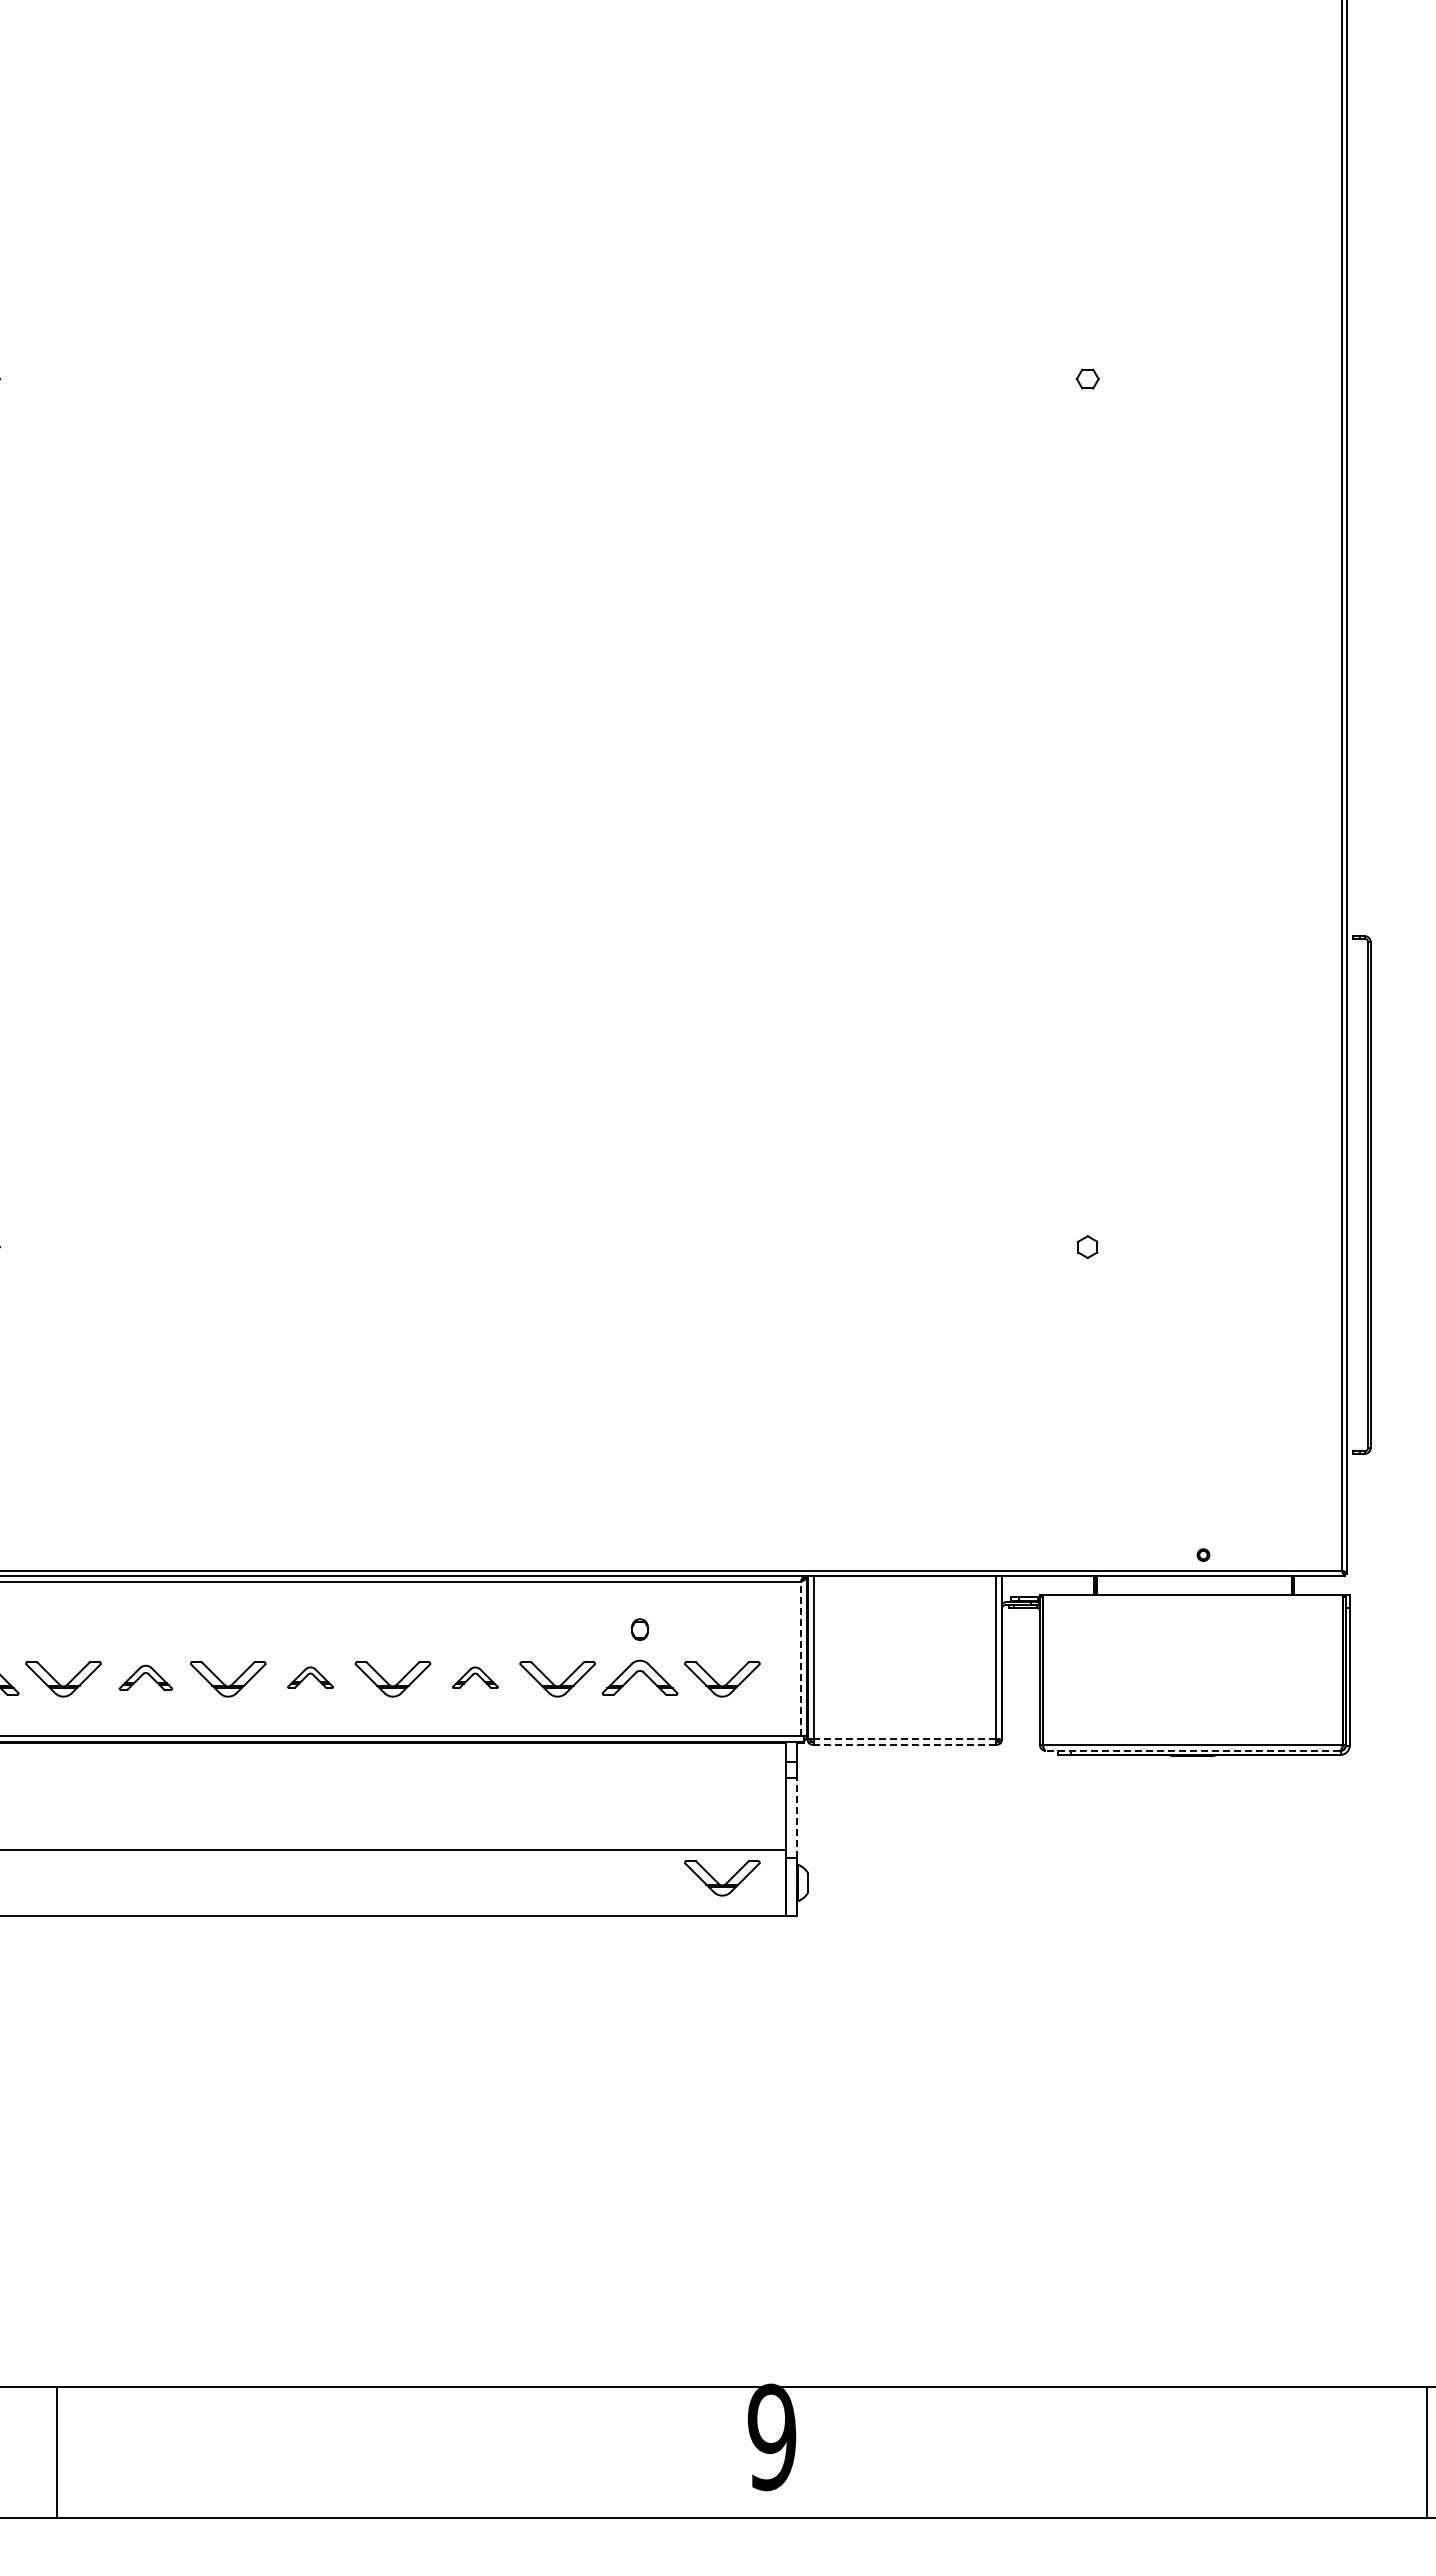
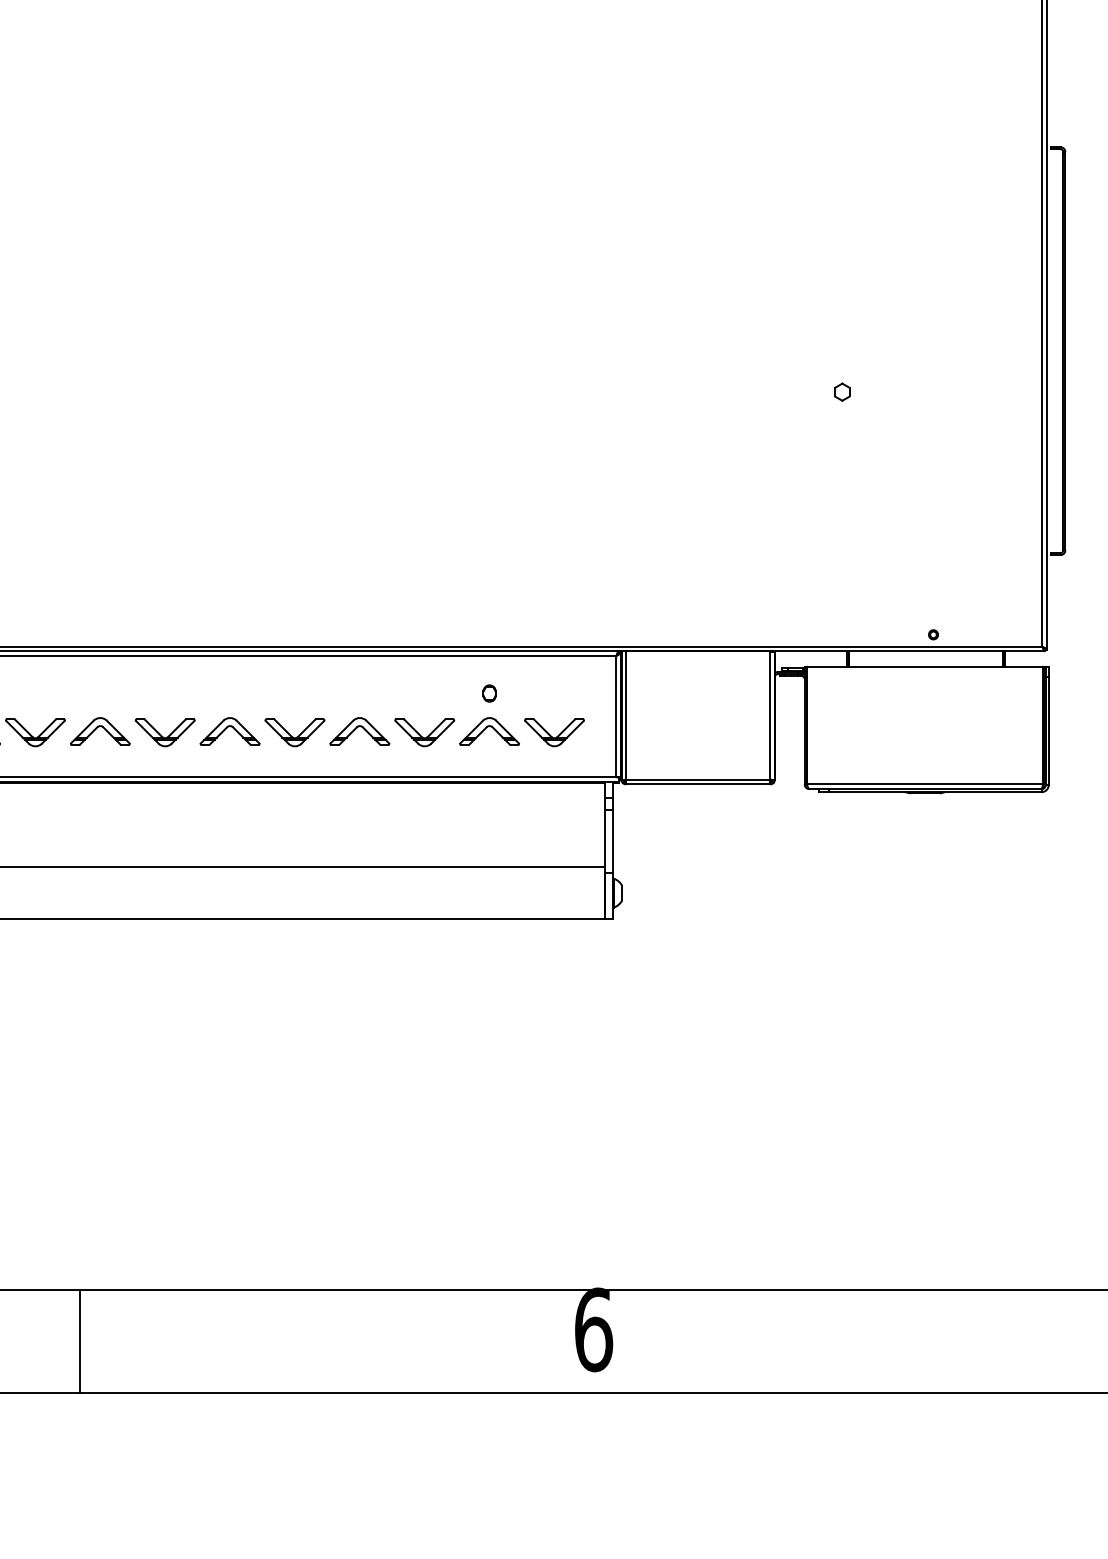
line: (800, 1659) -> (616, 717), dashed -> solid
part: (145, 1677) -> (100, 731), size x1.43
part: (310, 1677) -> (230, 731), size x1.67
part: (475, 1677) -> (360, 731), size x1.67
line: (904, 1738) -> (697, 779), dashed -> solid
line: (904, 1744) -> (697, 784), dashed -> solid
line: (1192, 1750) -> (924, 788), dashed -> solid
line: (796, 1817) -> (612, 841), dashed -> solid
part: (722, 1878) -> (554, 889), removed
text: (771, 2437) -> (593, 1329), 9 -> 6
line: (56, 2452) -> (79, 1341), moved

